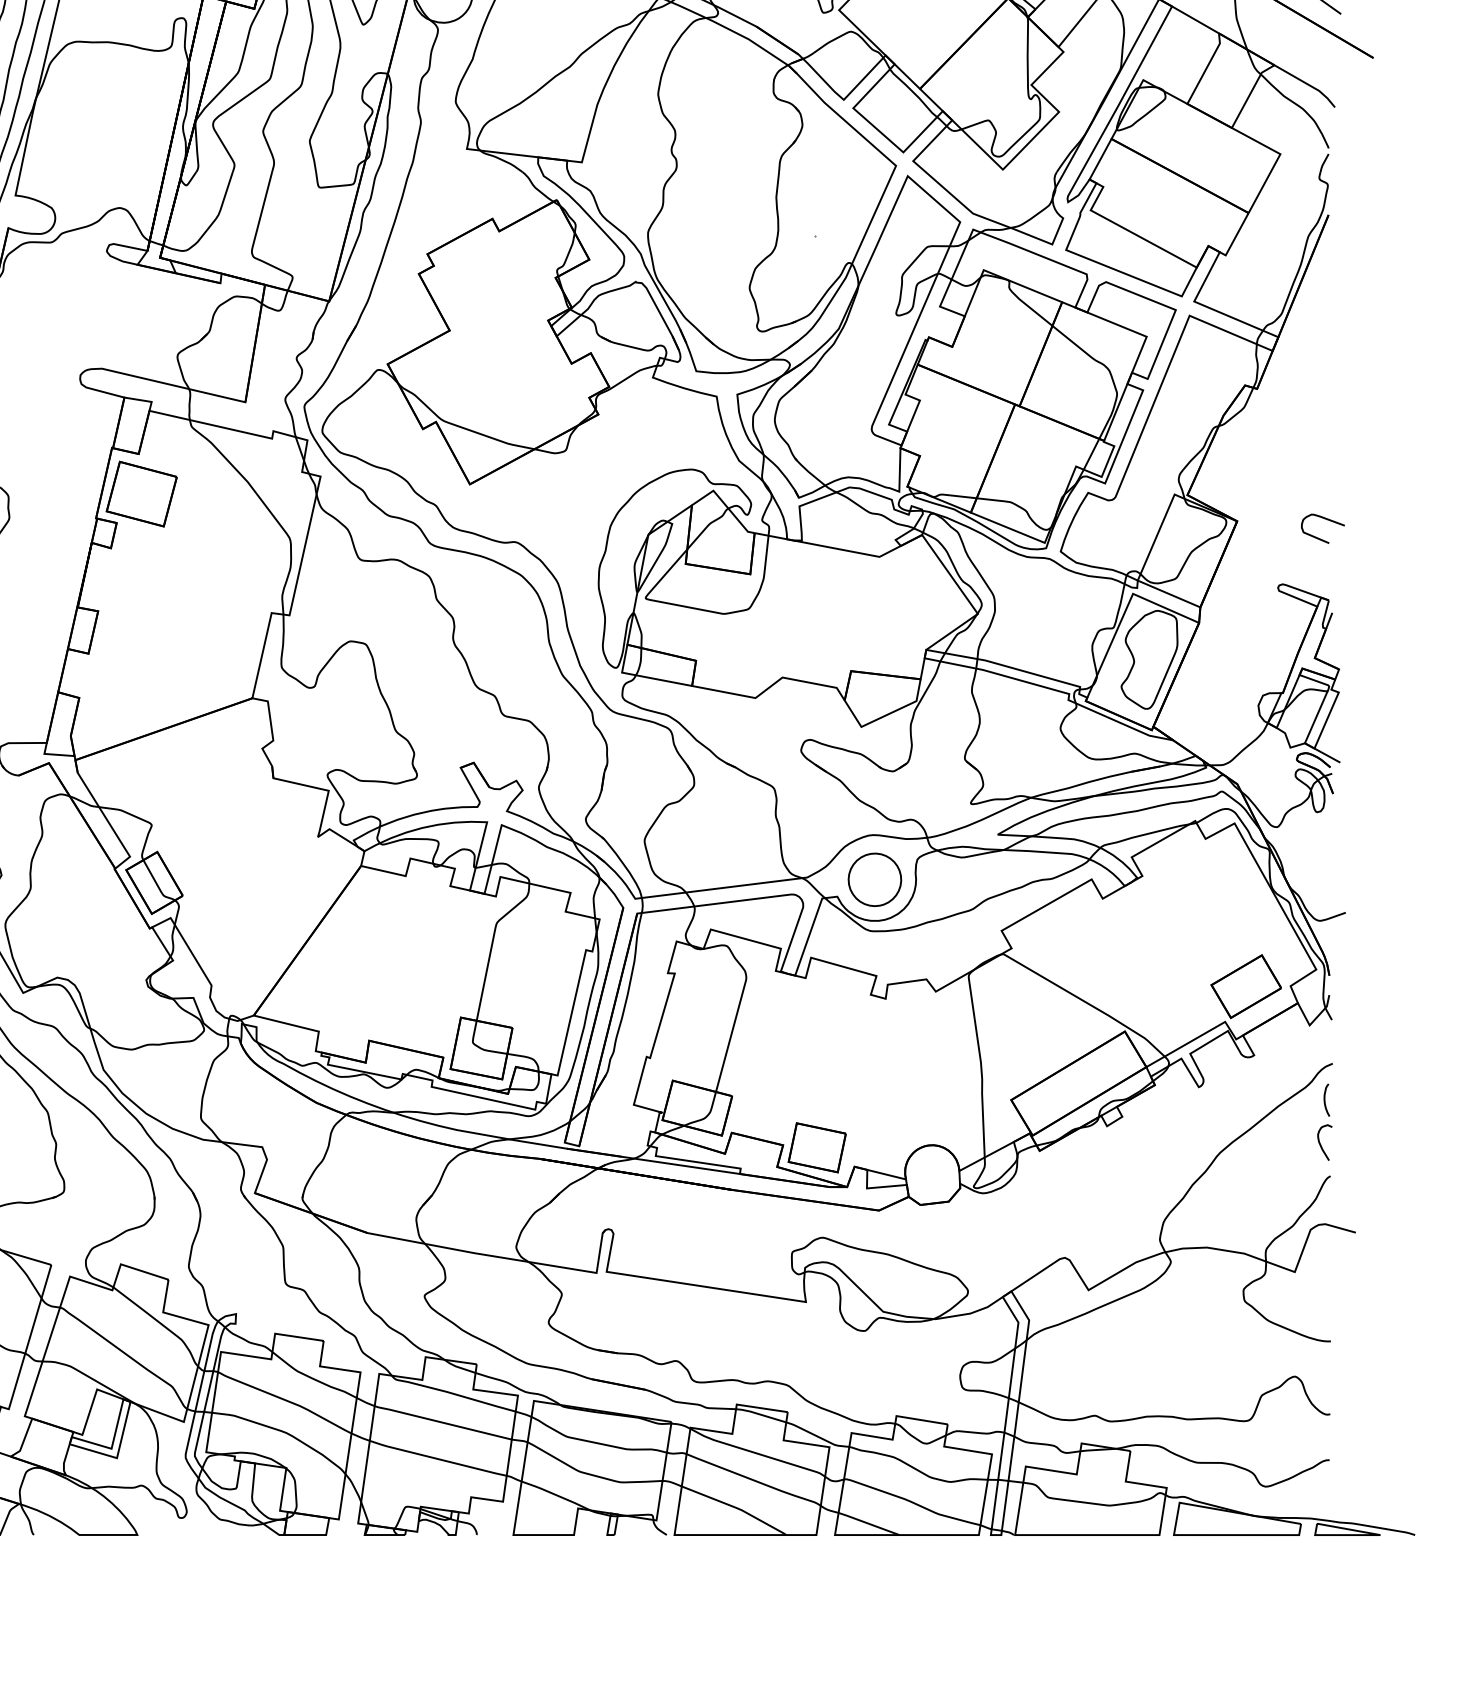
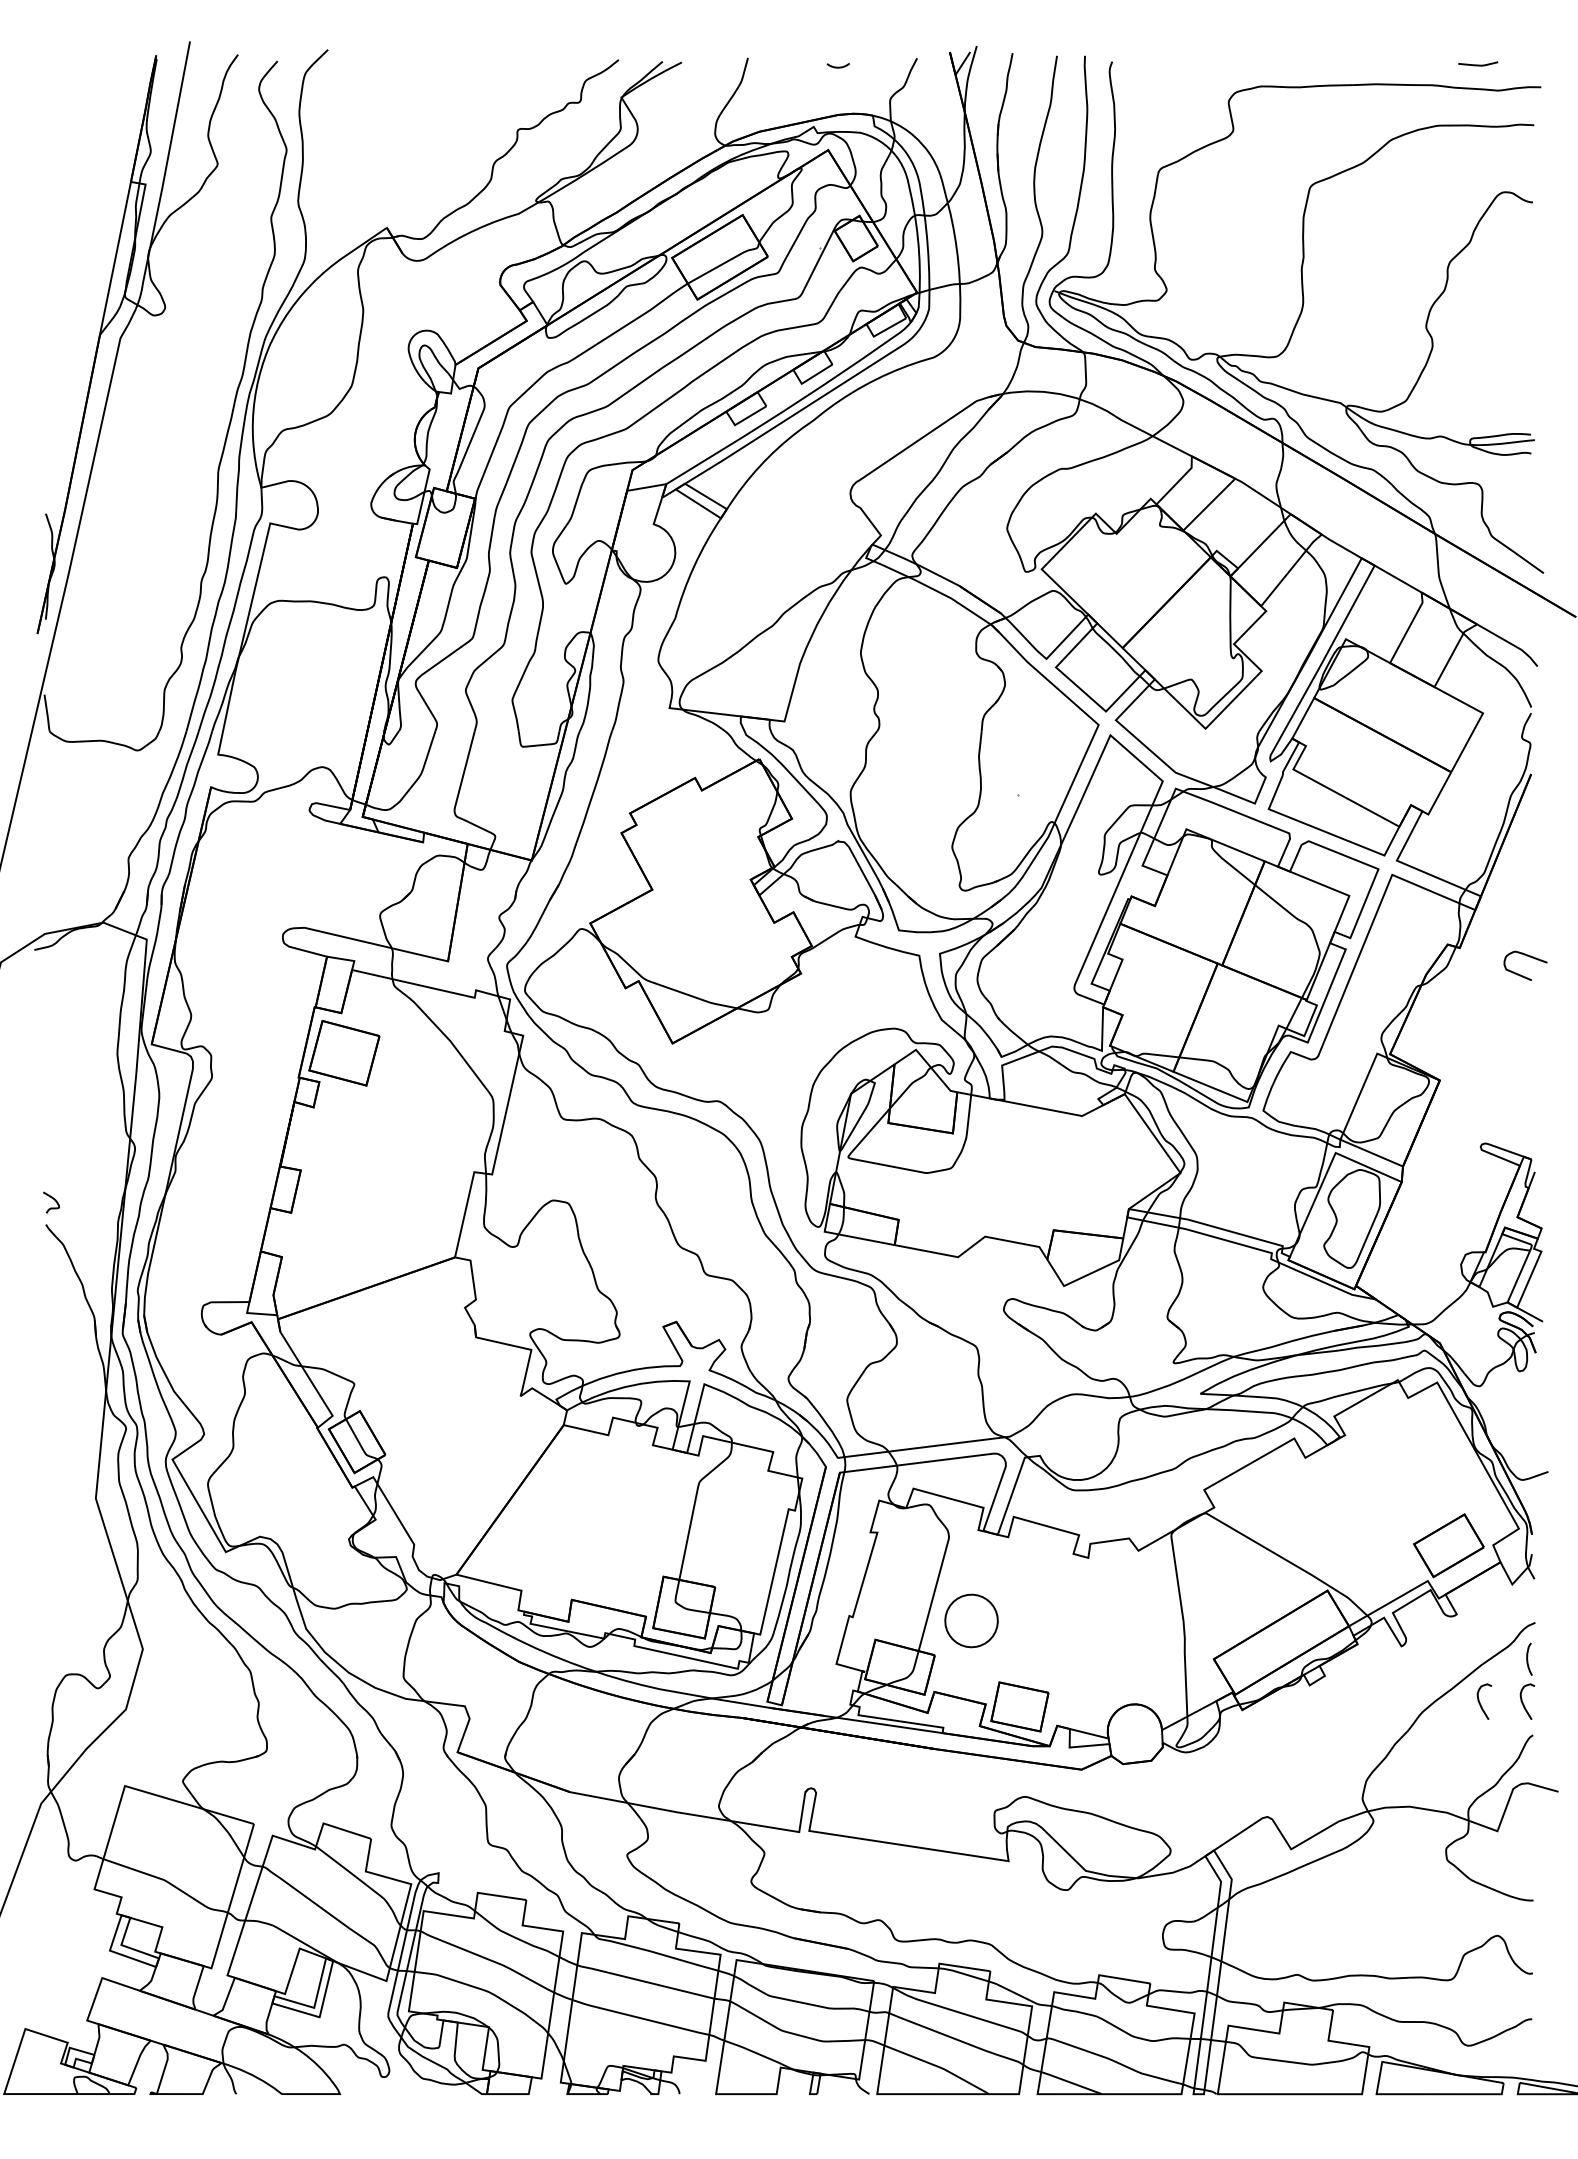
curve: (1326, 520) -> (1529, 957), moved
part: (874, 879) -> (971, 1620), moved
curve: (1277, 1143) -> (1480, 1702), added

